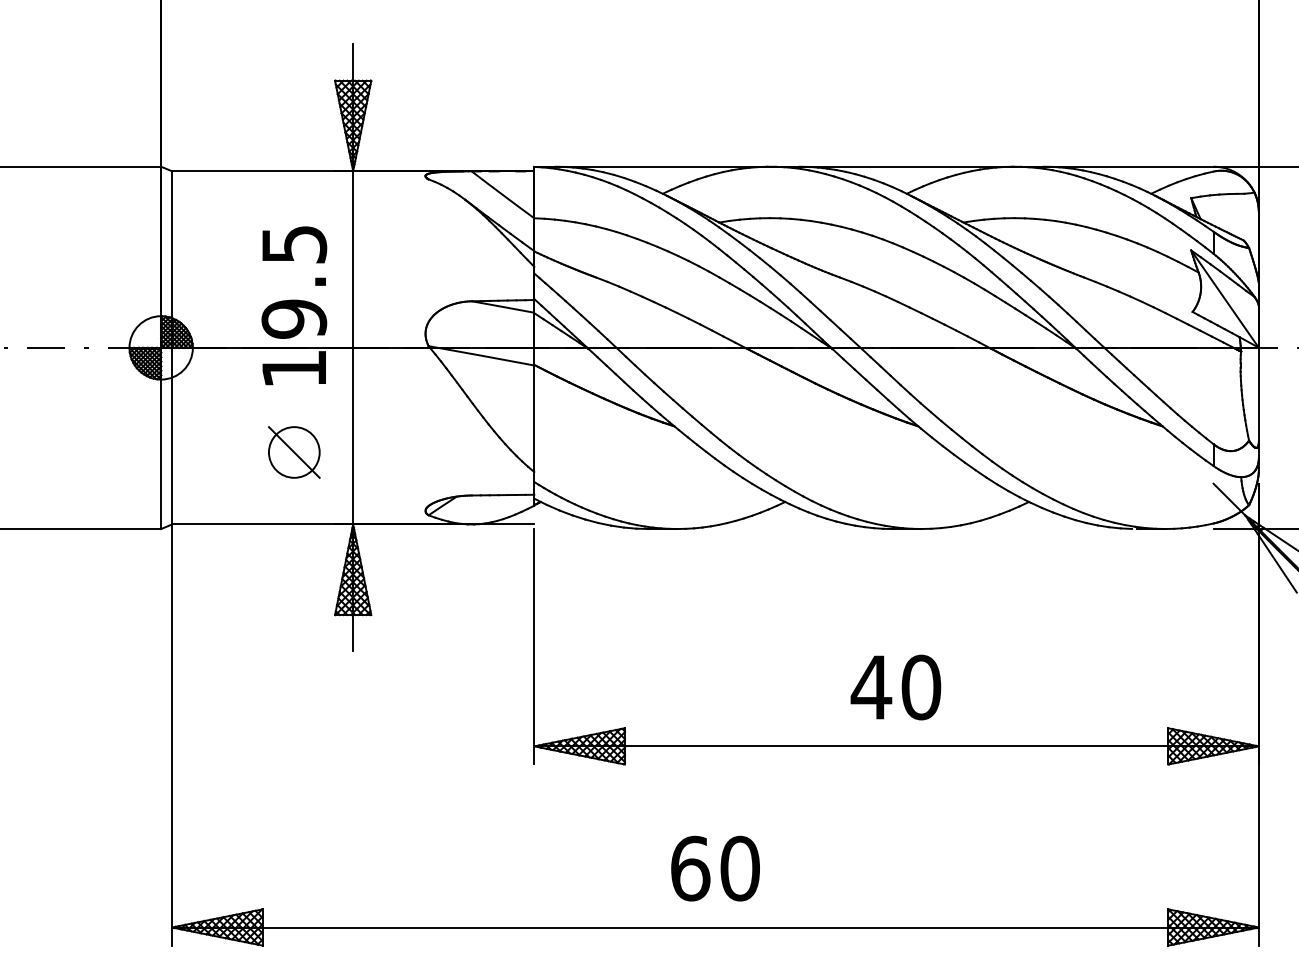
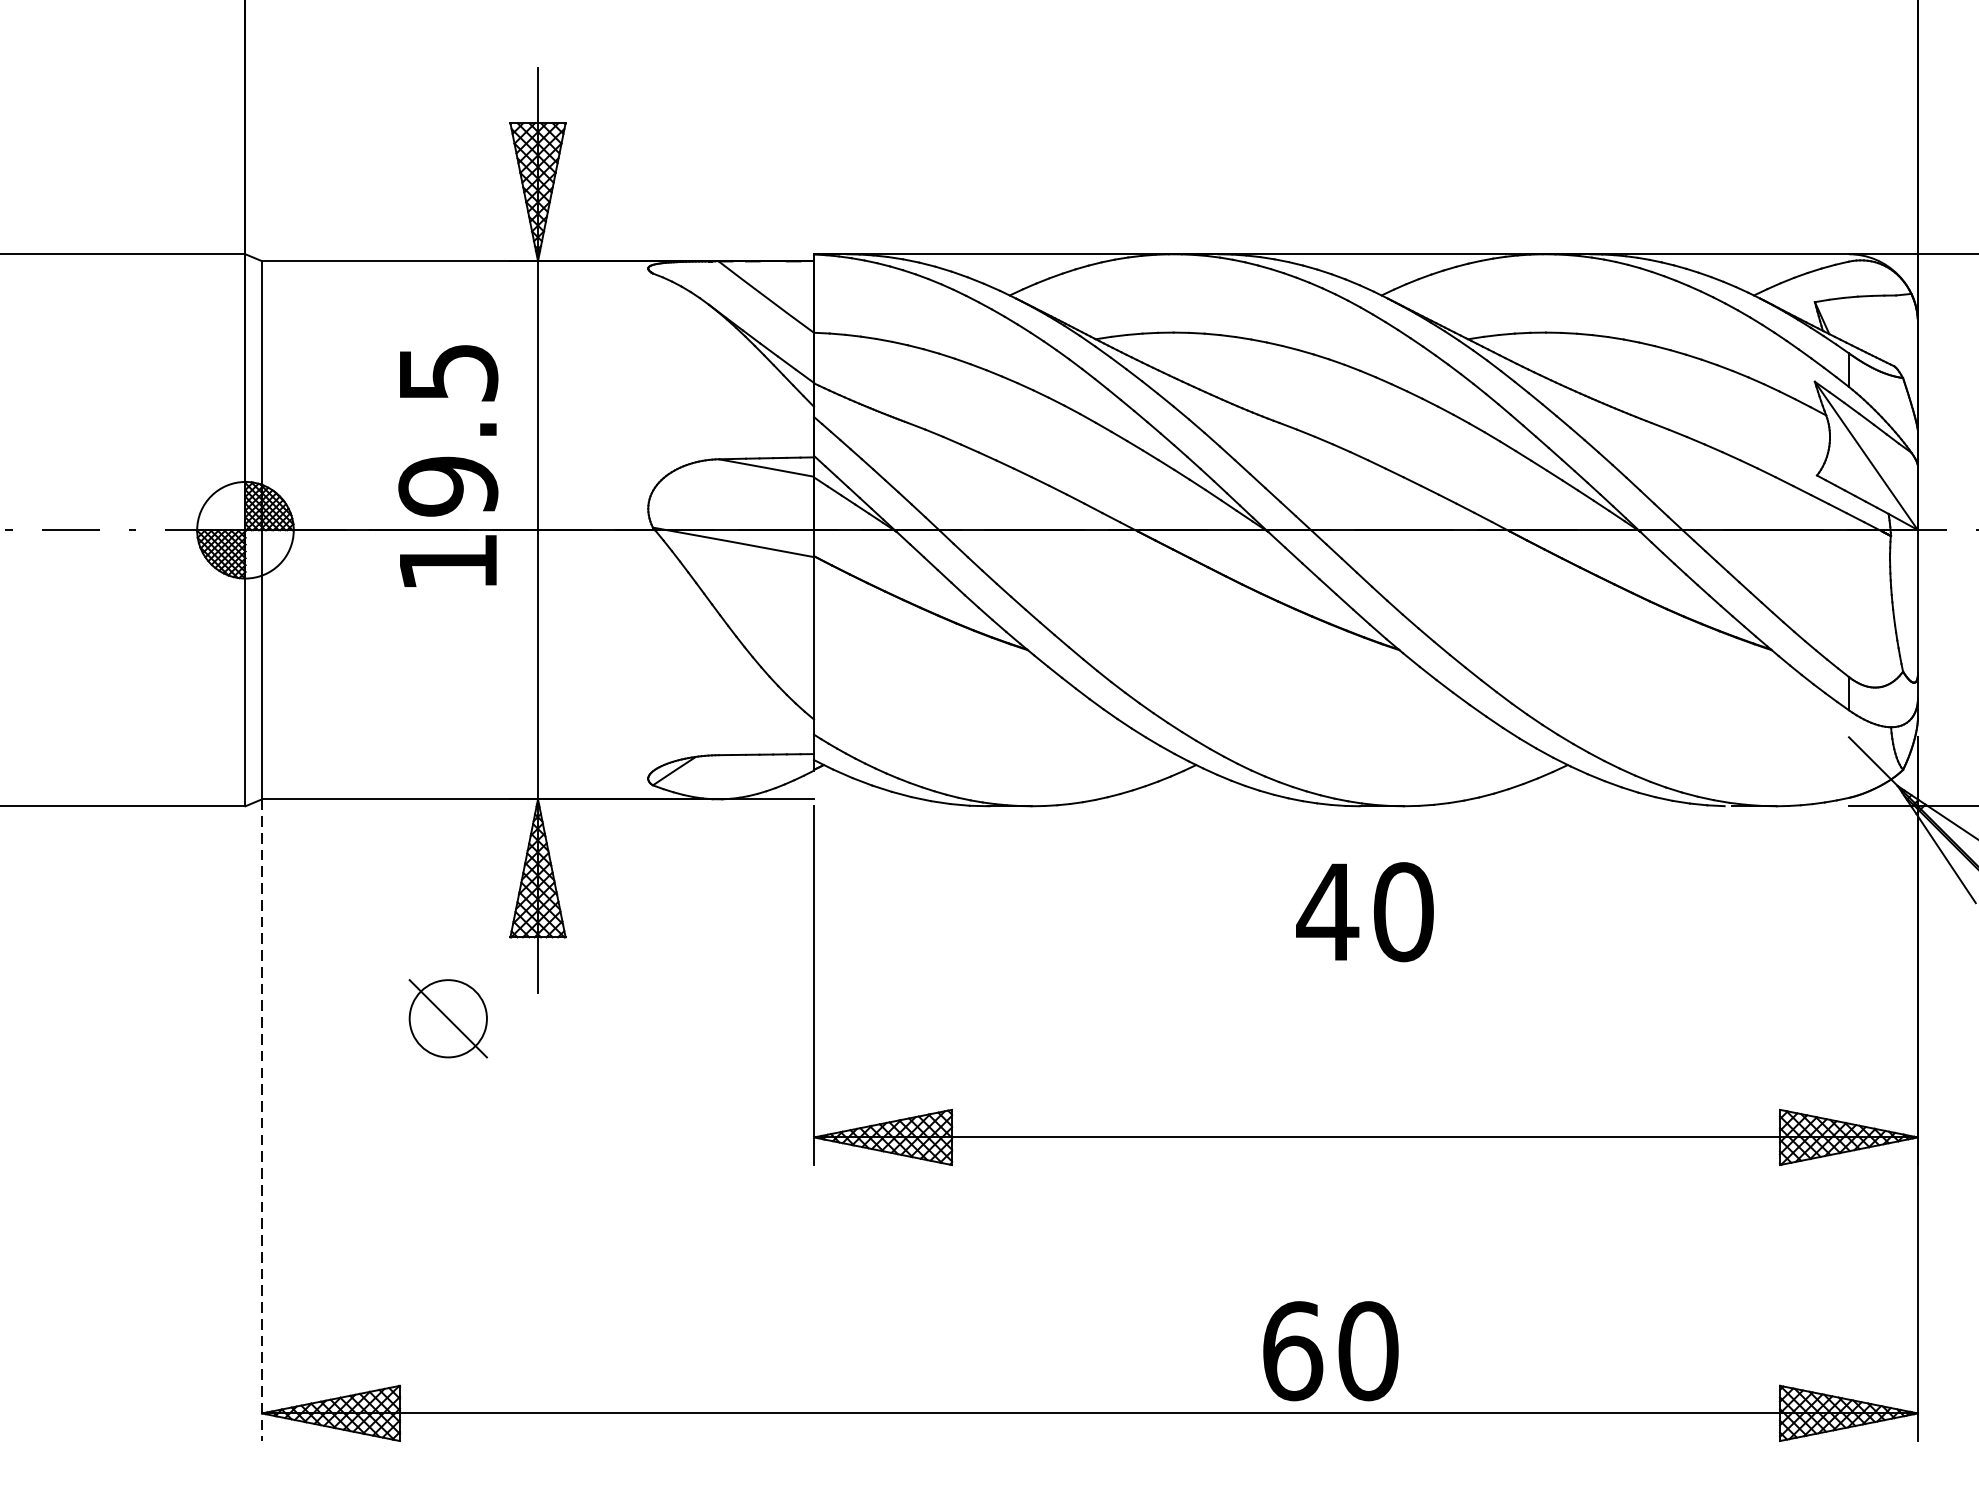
part: (294, 452) -> (448, 1018), moved
text: (895, 687) -> (1364, 912), moved
line: (172, 735) -> (262, 1120), solid -> dashed
text: (715, 868) -> (1330, 1350), moved

